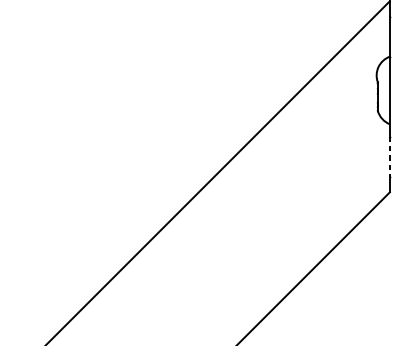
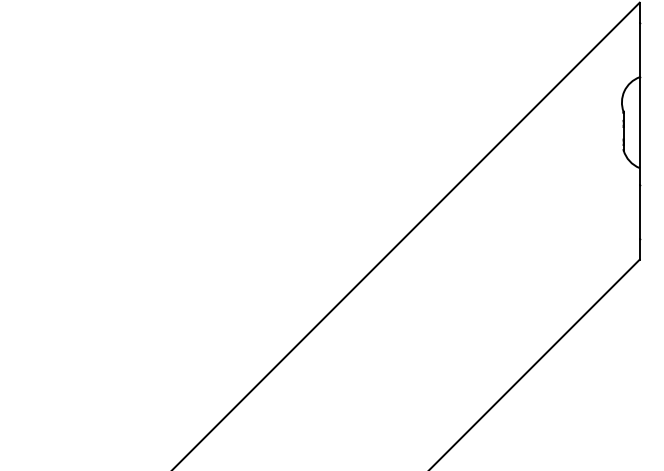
line: (389, 157) -> (639, 212), dashed -> solid

